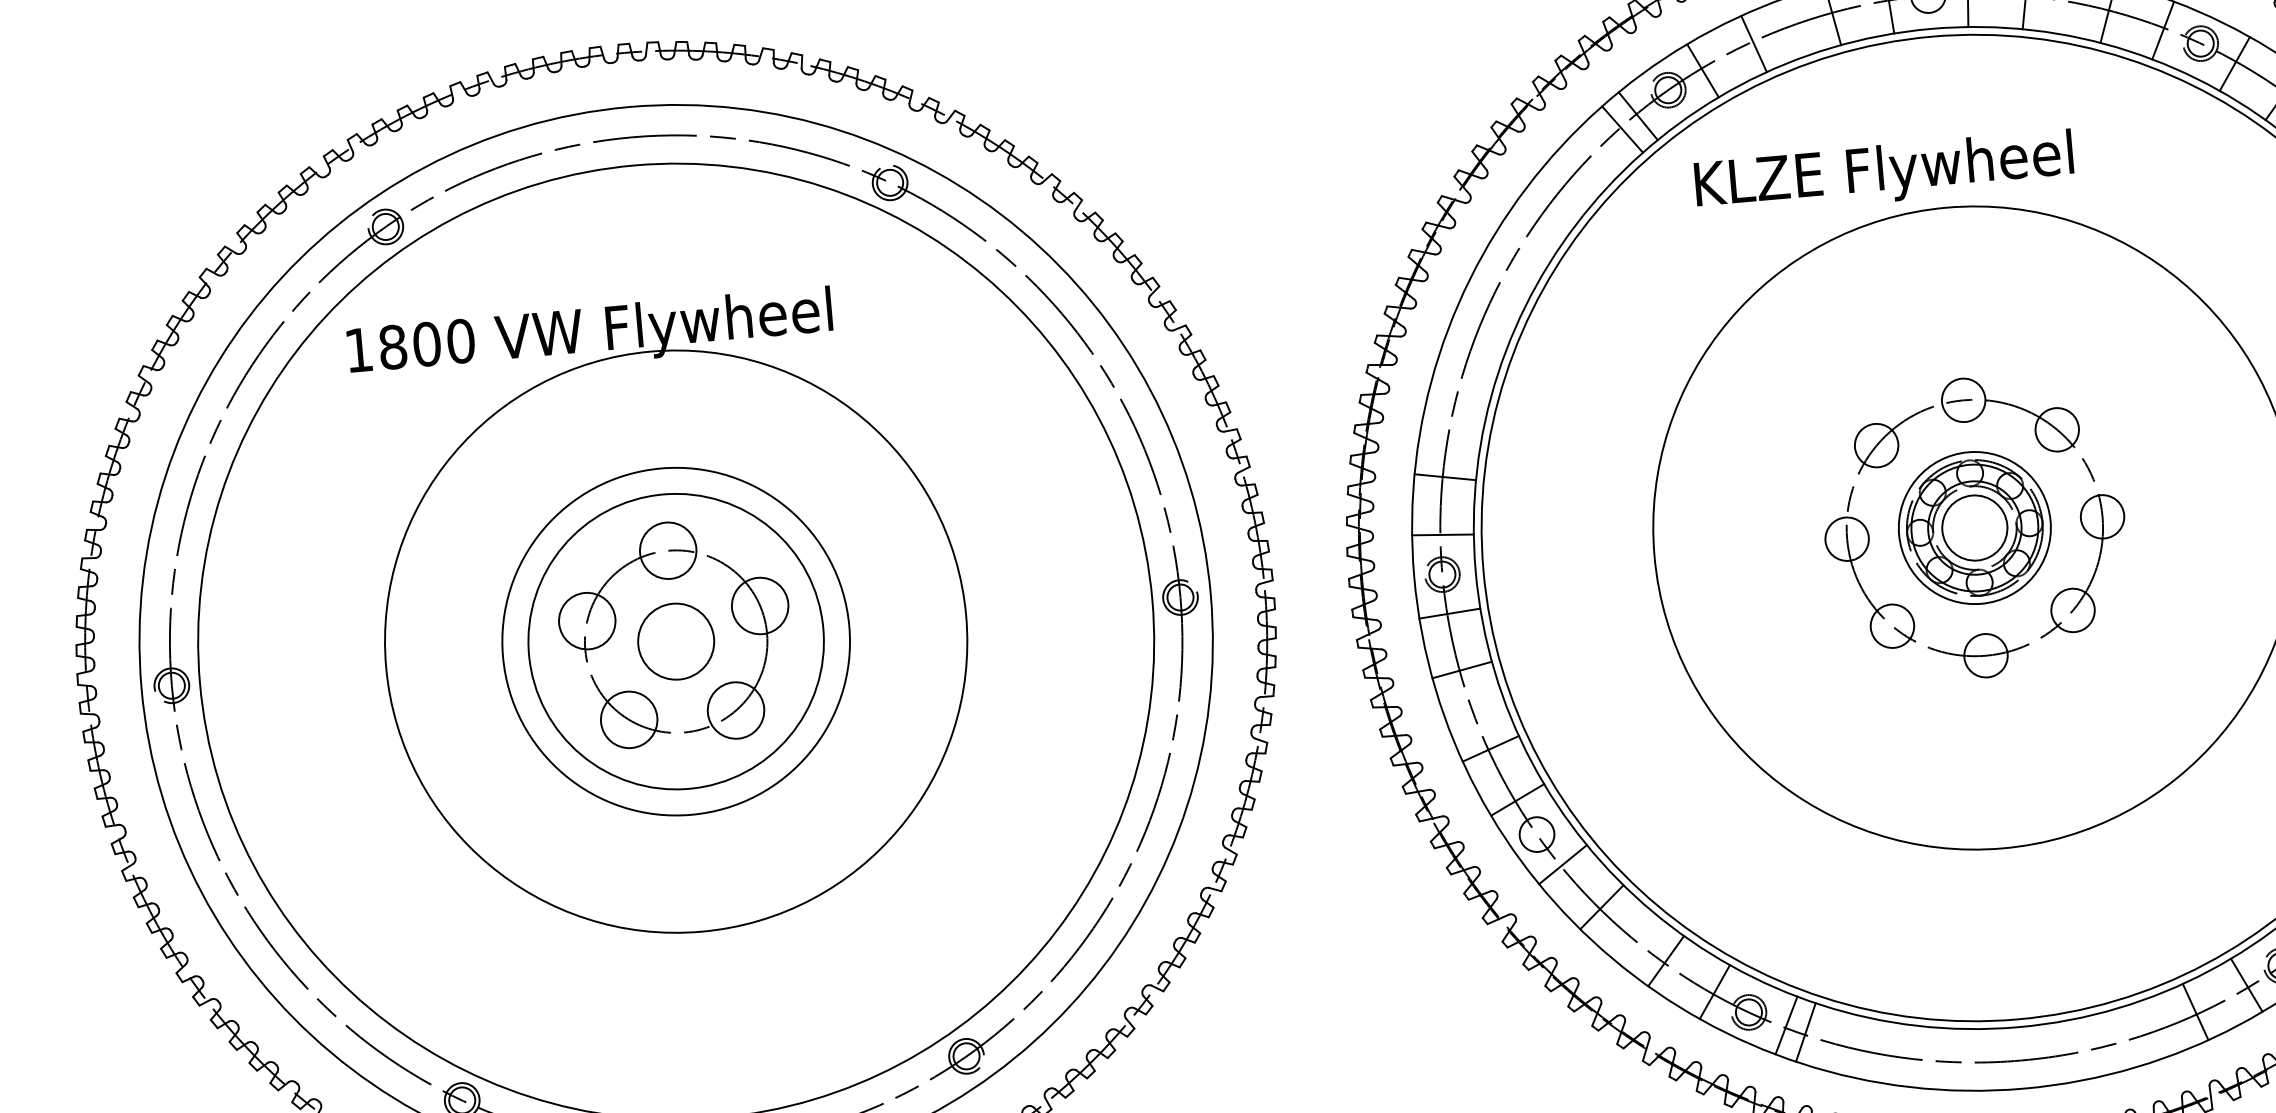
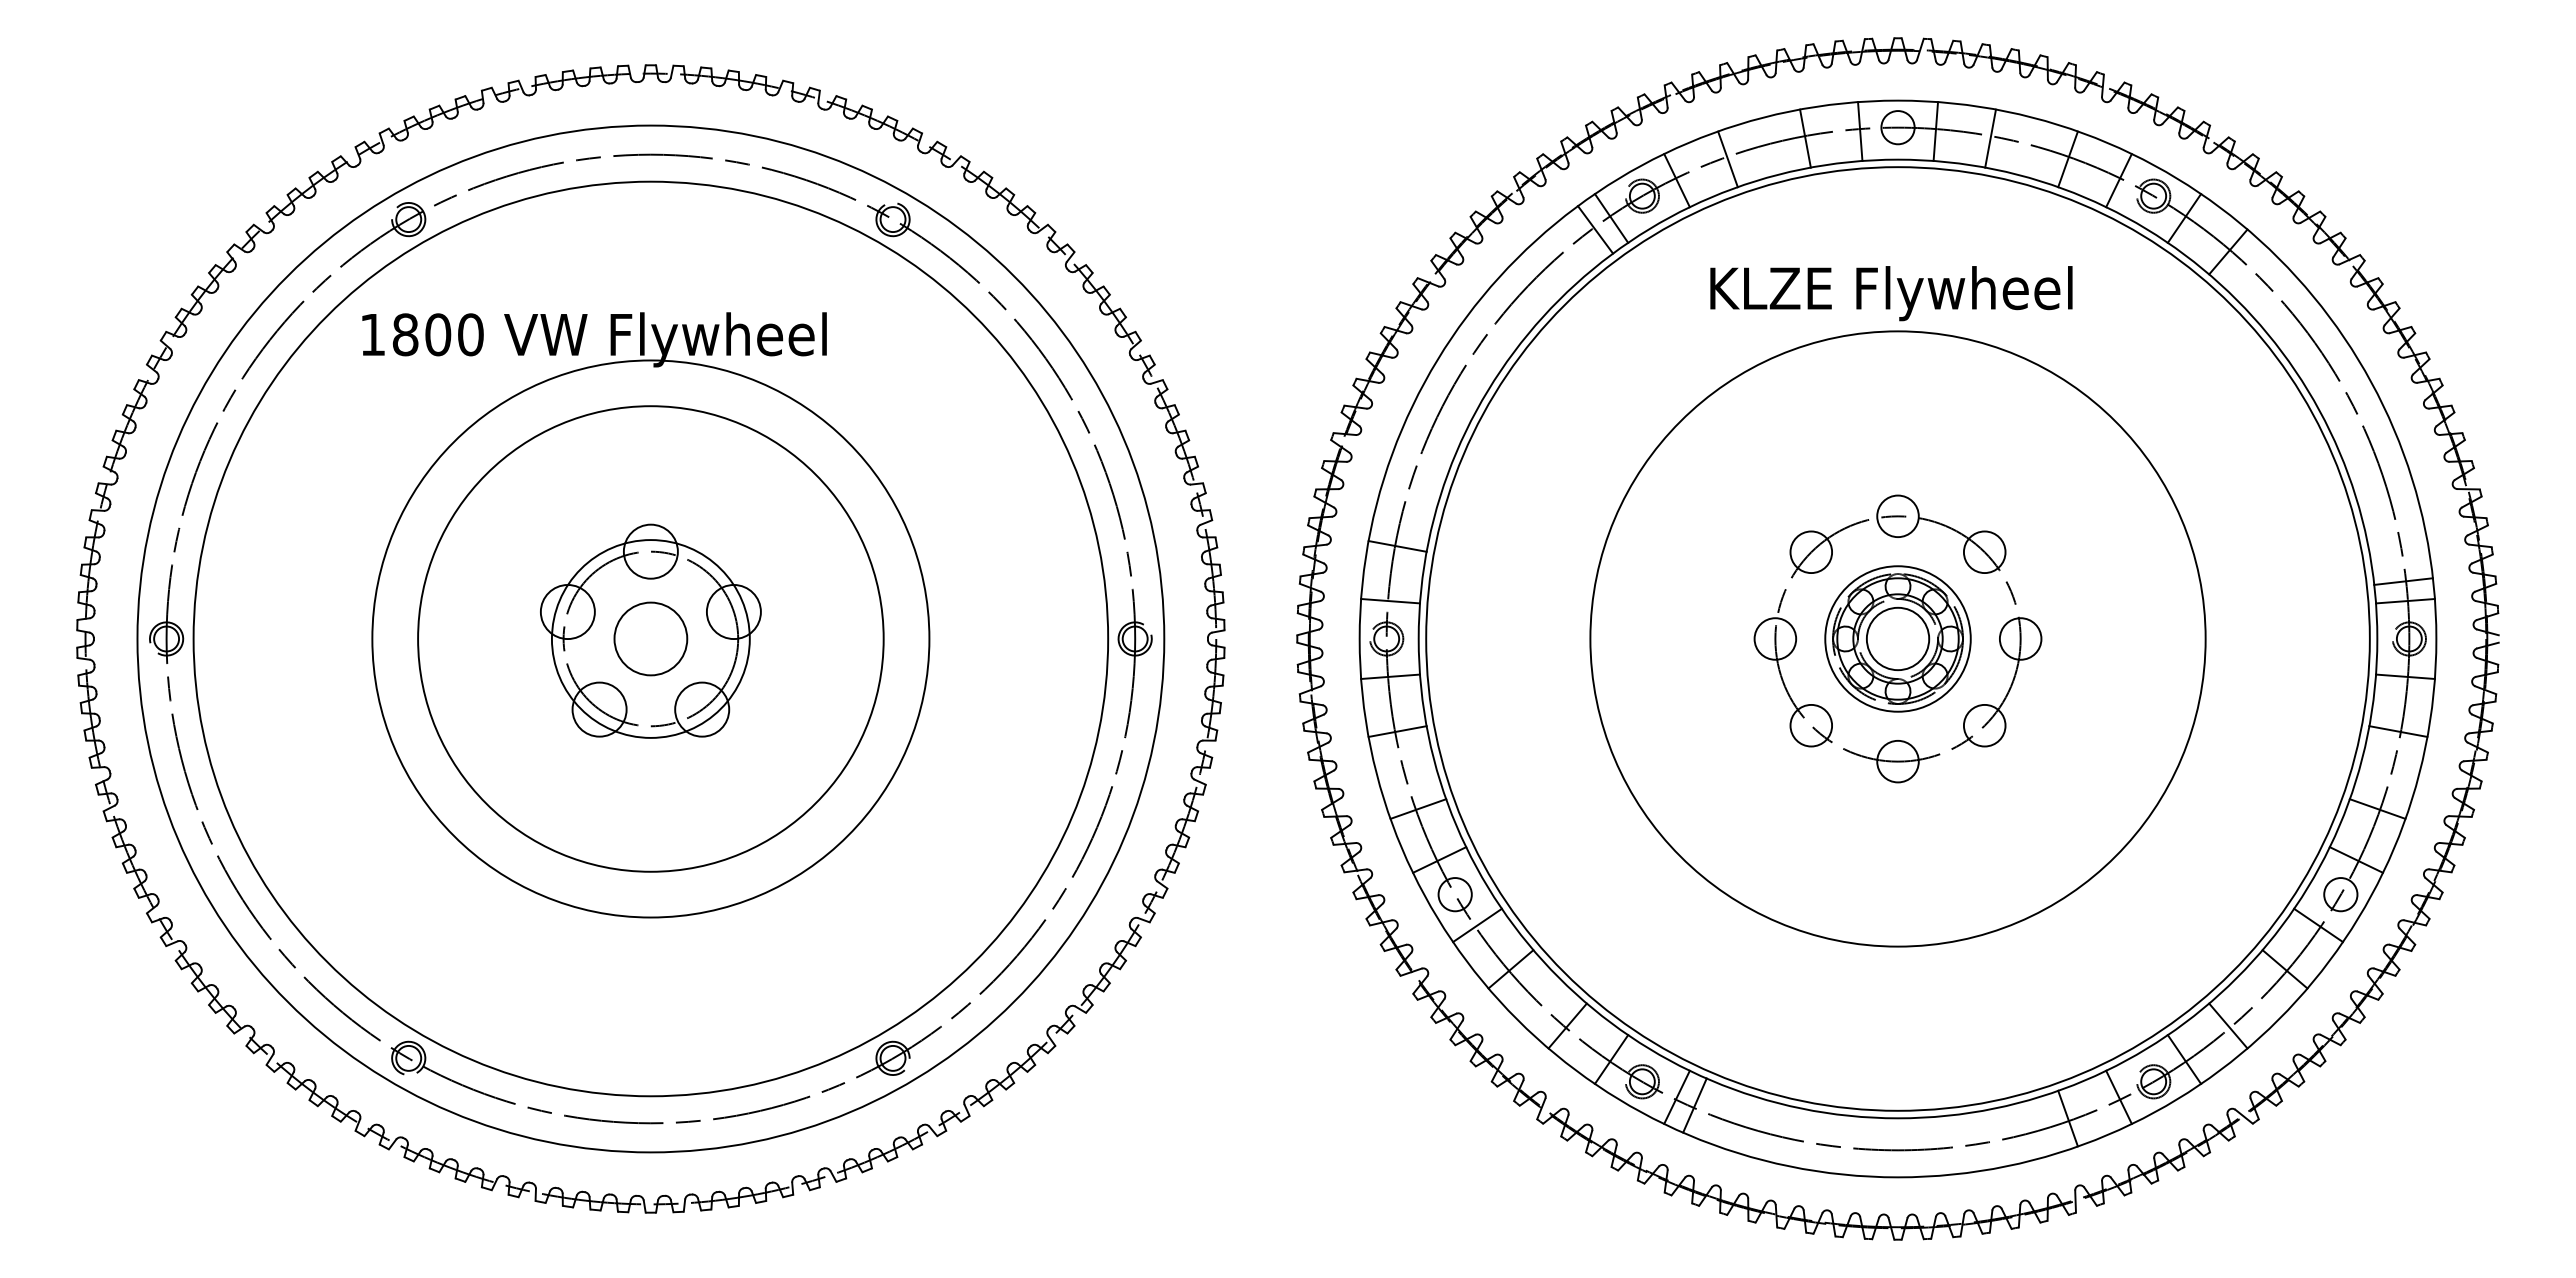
text: (1884, 173) -> (1891, 293), moved
circle: (675, 641) -> (650, 638), size x0.7
circle: (675, 641) -> (650, 638), size x1.4

